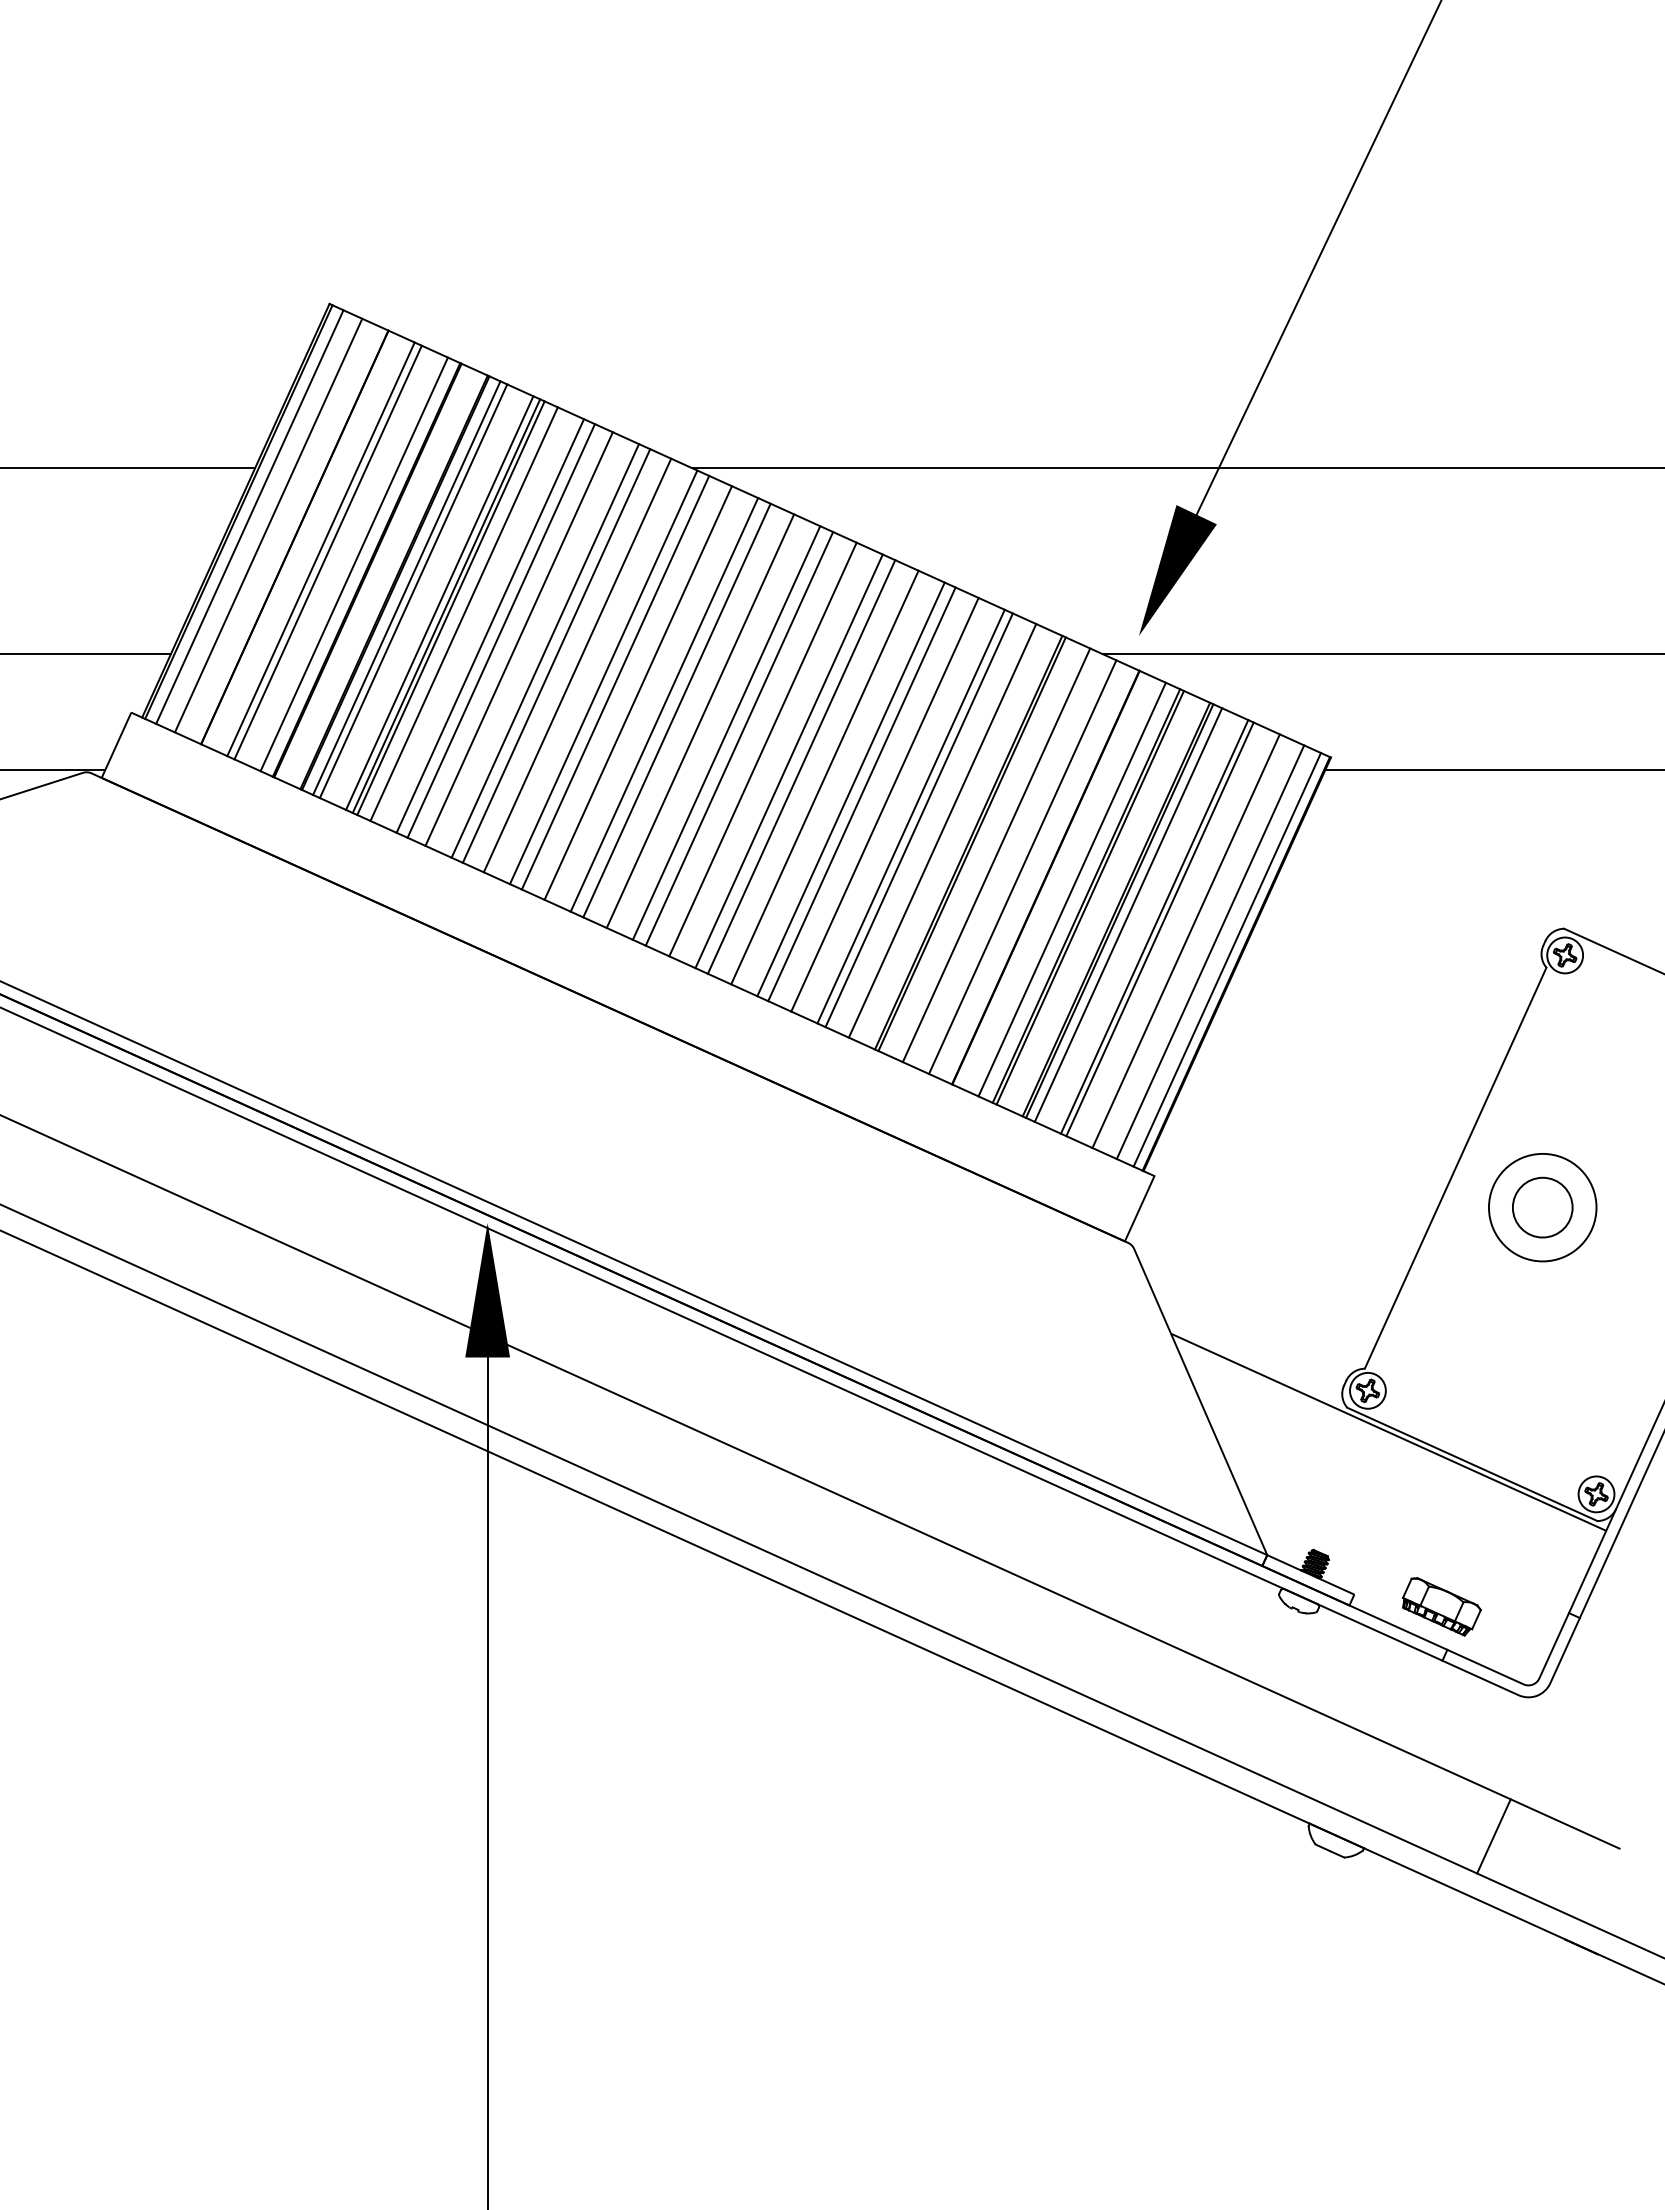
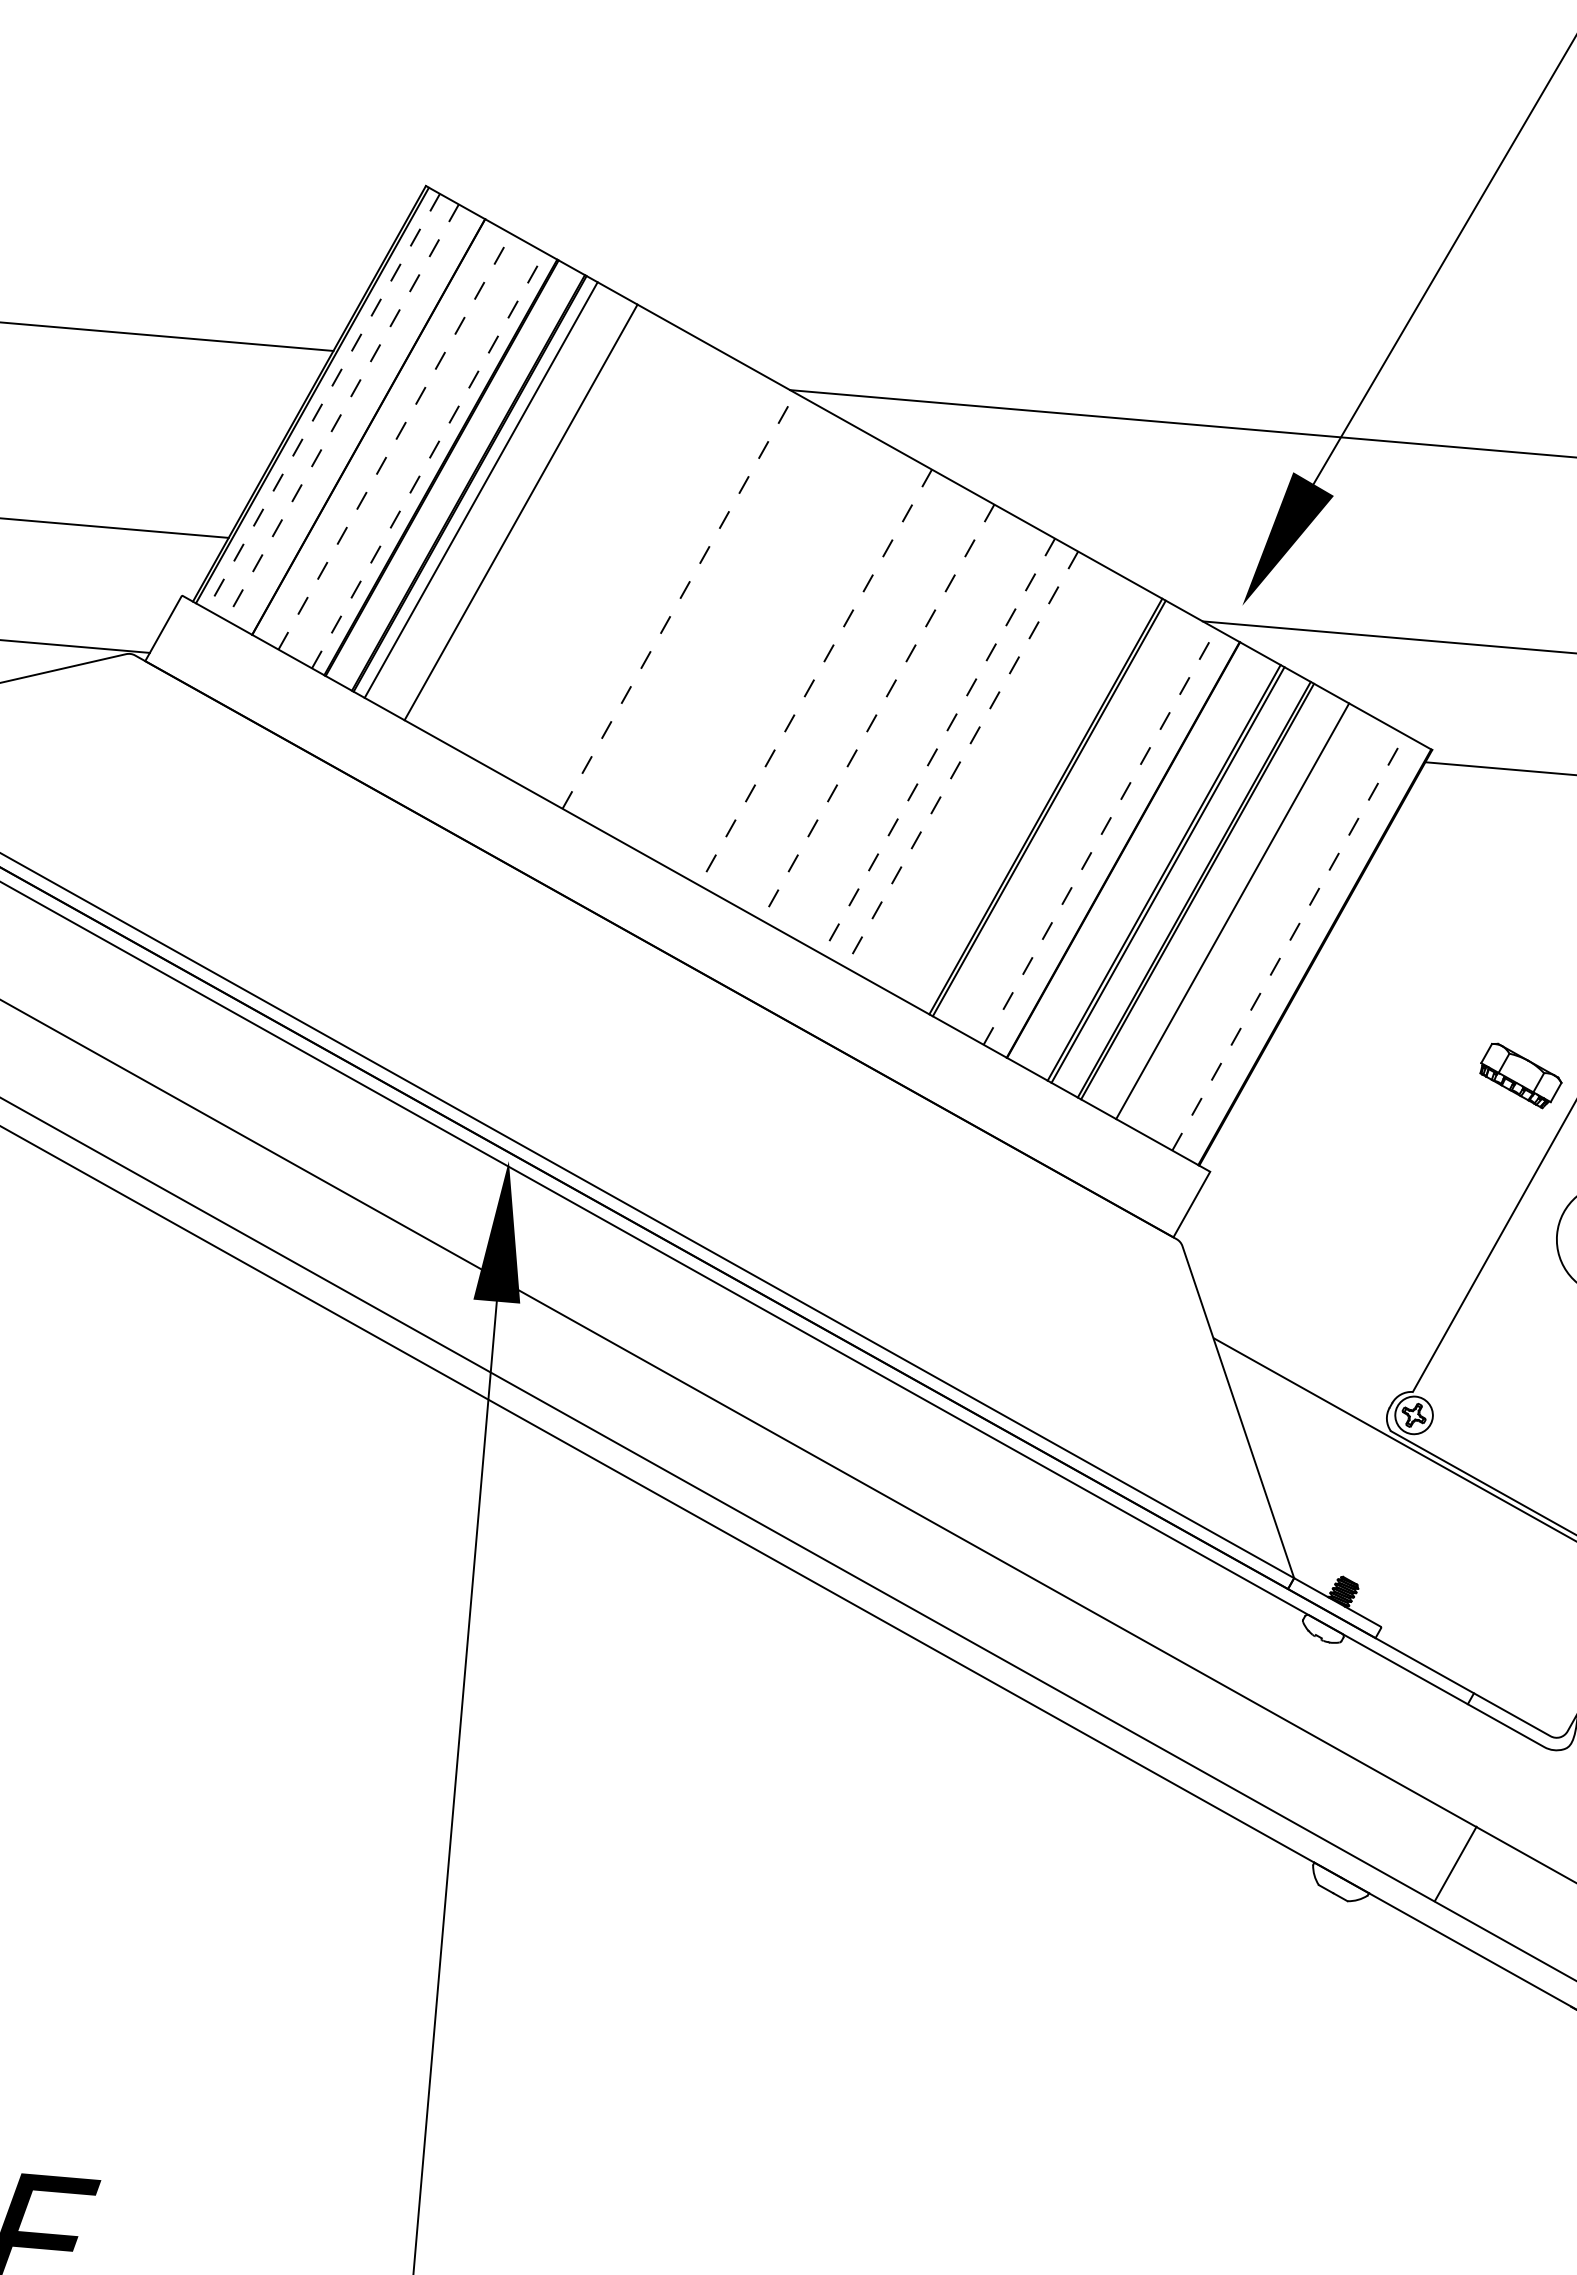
line: (249, 517) -> (323, 402), solid -> dashed
line: (268, 526) -> (342, 413), solid -> dashed
line: (321, 548) -> (395, 440), solid -> dashed
line: (327, 552) -> (401, 445), removed
line: (354, 563) -> (428, 459), solid -> dashed
line: (413, 591) -> (487, 494), removed
line: (439, 602) -> (514, 508), removed
line: (450, 608) -> (525, 515), removed
line: (463, 613) -> (538, 521), removed
line: (490, 625) -> (565, 536), removed
line: (500, 630) -> (575, 542), removed
line: (518, 638) -> (593, 552), removed
line: (545, 650) -> (620, 567), removed
line: (556, 655) -> (631, 573), removed
line: (577, 665) -> (652, 586), removed
line: (603, 676) -> (678, 600), solid -> dashed
line: (615, 682) -> (690, 607), removed
line: (637, 692) -> (713, 619), removed
line: (664, 704) -> (740, 634), removed
line: (676, 710) -> (752, 642), removed
line: (700, 721) -> (776, 655), removed
line: (726, 732) -> (802, 669), removed
line: (739, 739) -> (815, 678), solid -> dashed
line: (762, 749) -> (838, 690), removed
line: (788, 761) -> (864, 705), removed
line: (801, 767) -> (877, 712), solid -> dashed
line: (824, 777) -> (900, 725), removed
line: (850, 789) -> (927, 740), removed
line: (861, 794) -> (938, 746), solid -> dashed
line: (884, 805) -> (961, 760), solid -> dashed
line: (910, 816) -> (987, 773), removed
line: (918, 820) -> (995, 778), removed
line: (942, 830) -> (1019, 791), removed
line: (996, 855) -> (1073, 822), removed
line: (1022, 866) -> (1099, 836), solid -> dashed
line: (1071, 889) -> (1149, 864), removed
line: (1128, 914) -> (1206, 895), removed
line: (1159, 929) -> (1237, 914), removed
line: (1185, 941) -> (1263, 929), removed
line: (1210, 951) -> (1288, 941), solid -> dashed
line: (1227, 959) -> (1305, 951), removed
part: (1441, 1606) -> (1520, 1075), moved
line: (1493, 1836) -> (1455, 1864), moved

